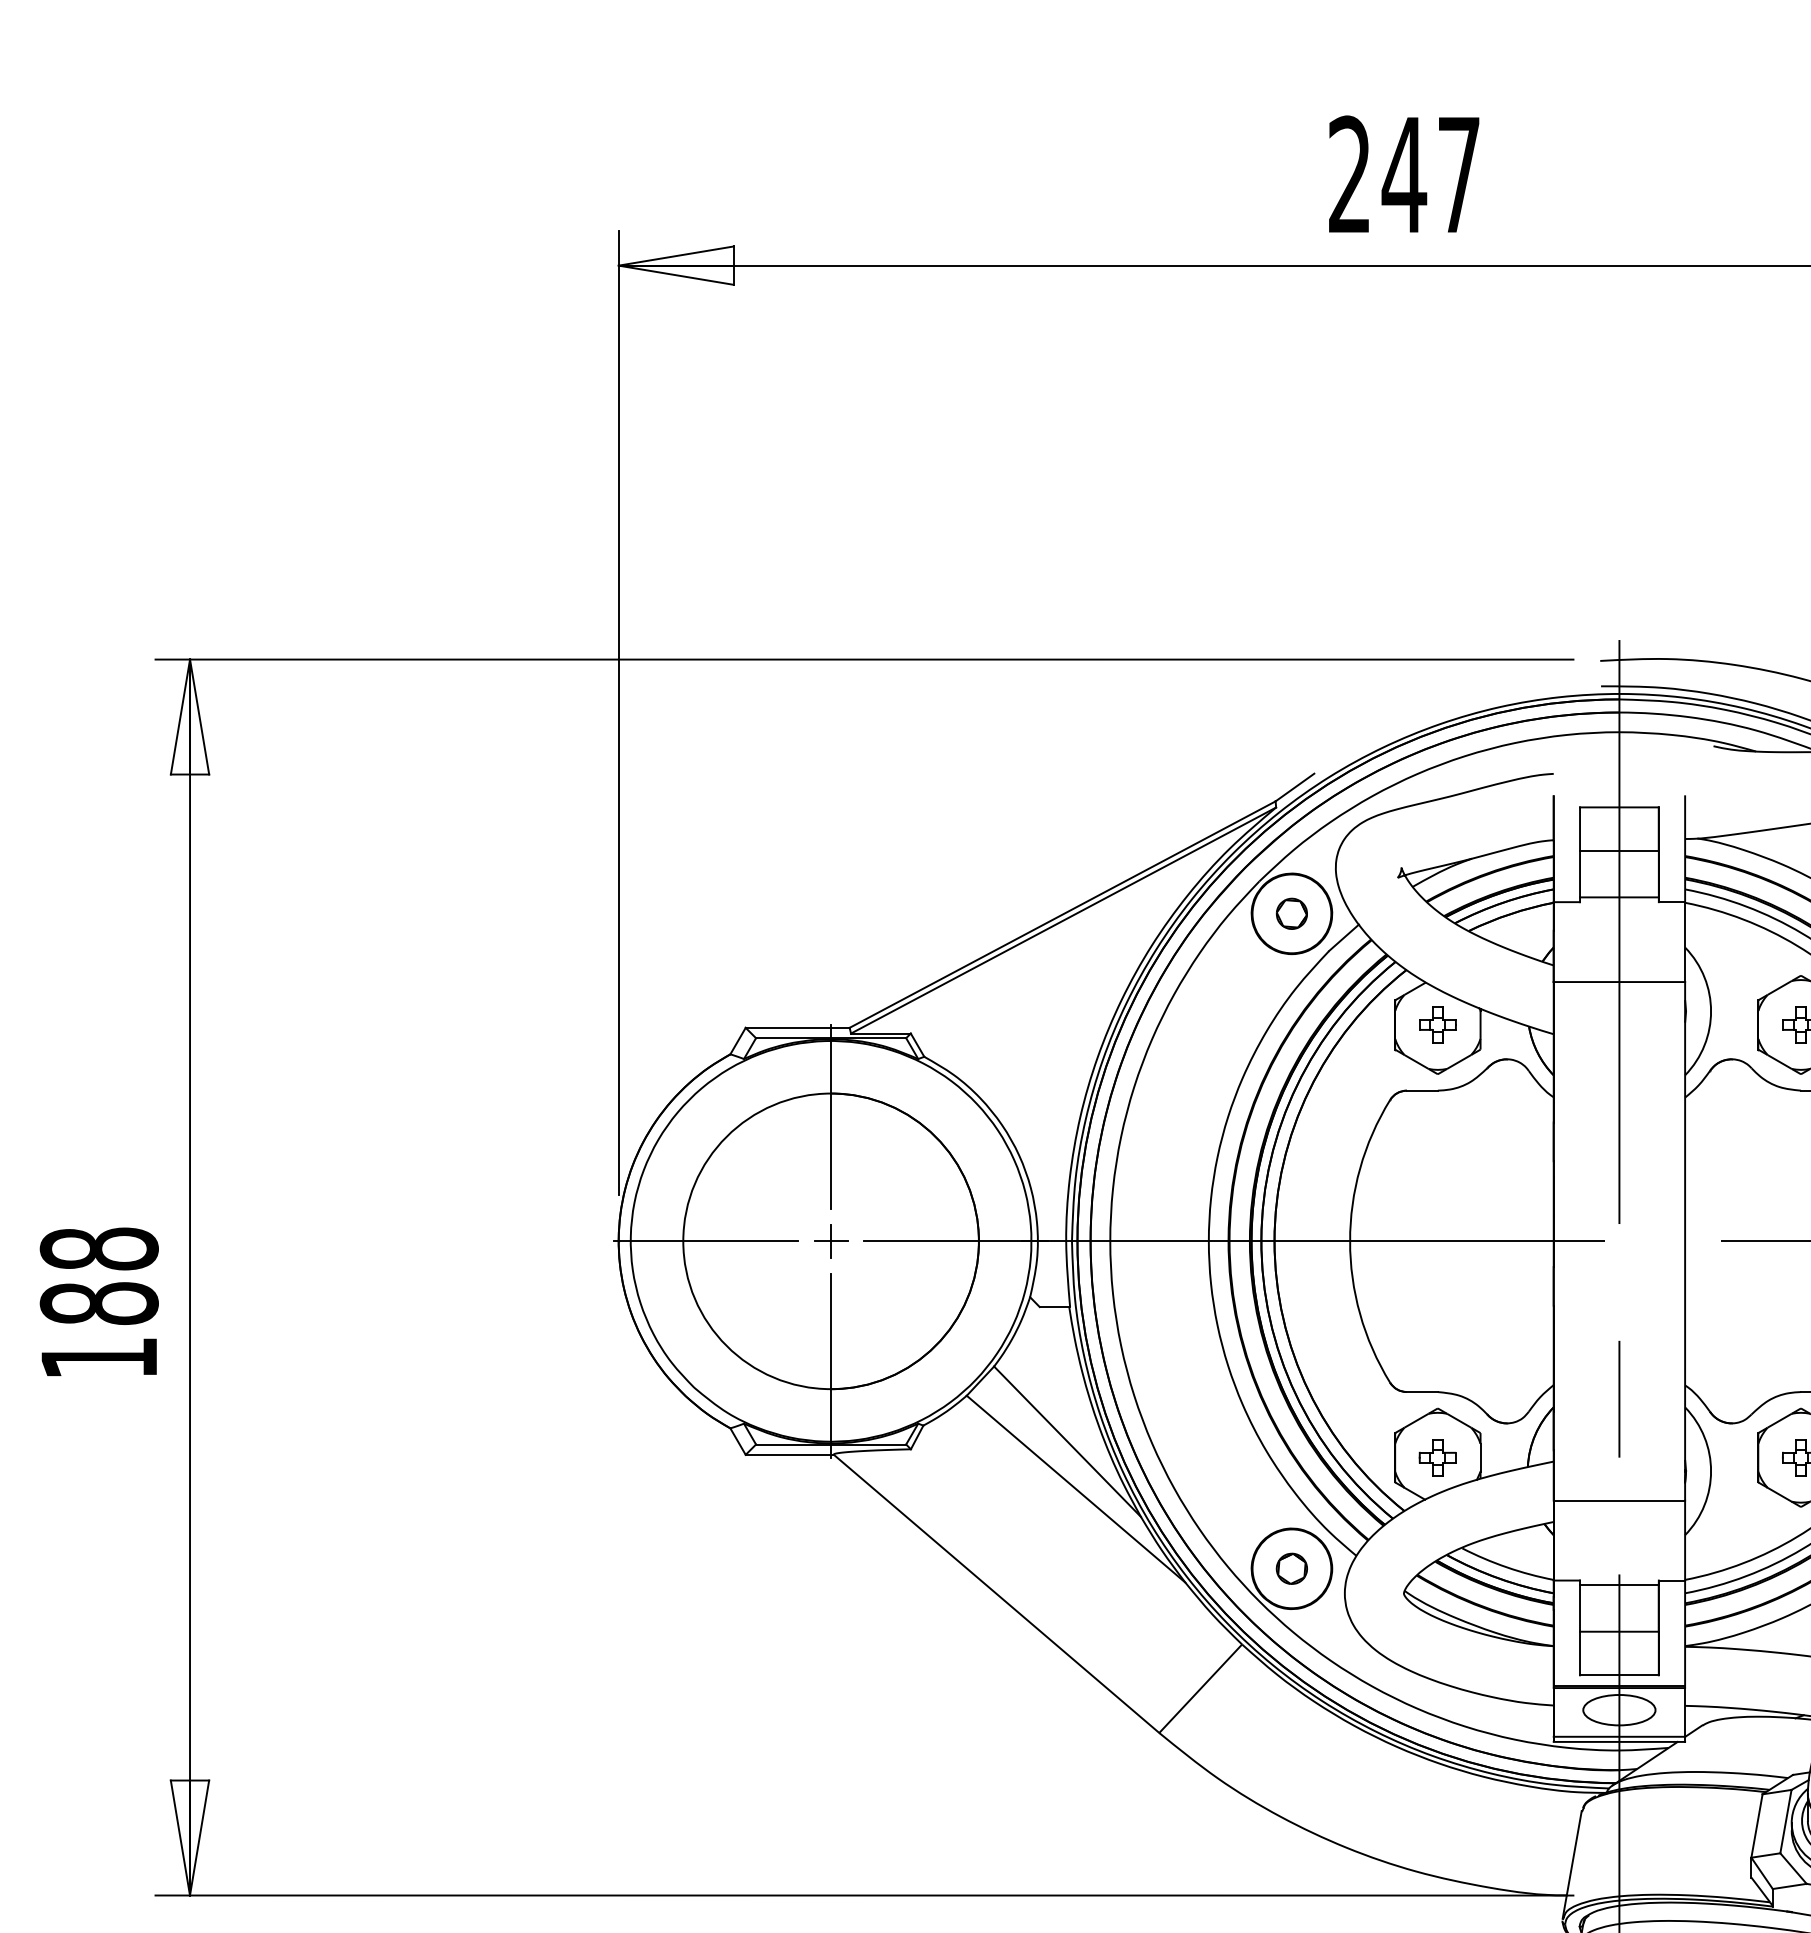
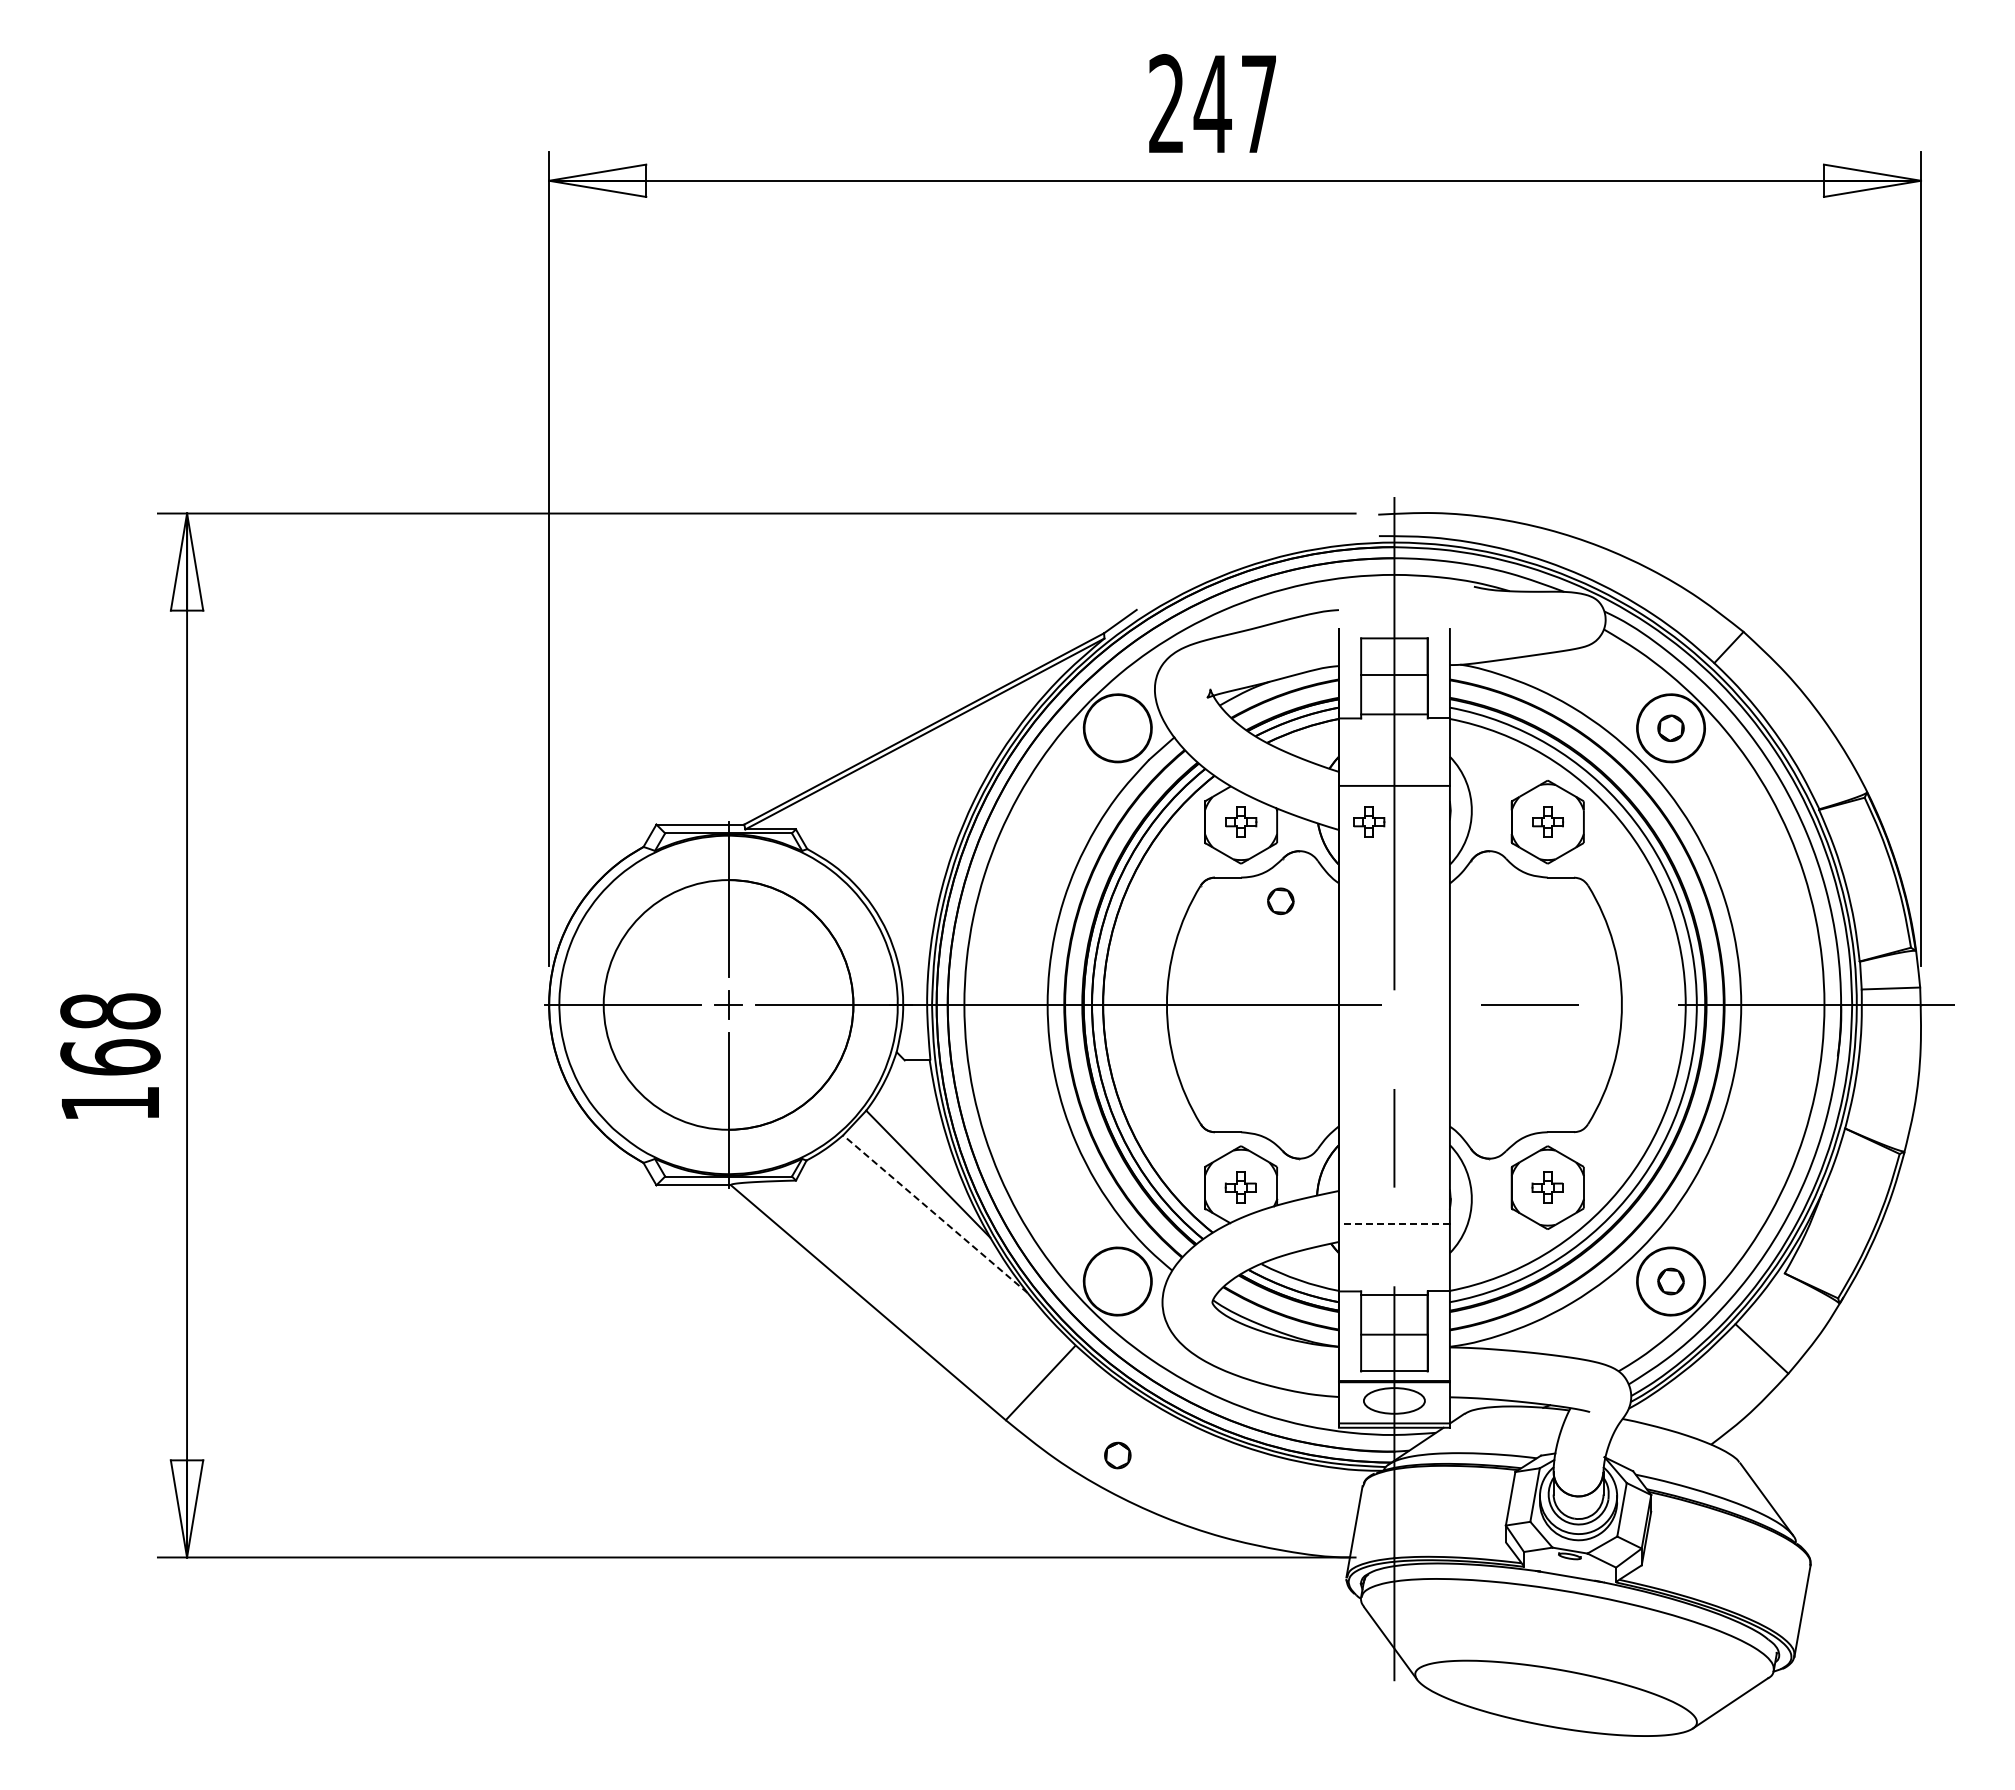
part: (1291, 912) -> (1280, 900), moved
part: (1589, 1024) -> (1369, 821), added
text: (99, 1303) -> (110, 1057), 188 -> 168
line: (1076, 1488) -> (935, 1213), solid -> dashed
line: (1618, 1500) -> (1393, 1223), solid -> dashed
part: (1291, 1568) -> (1117, 1455), moved

